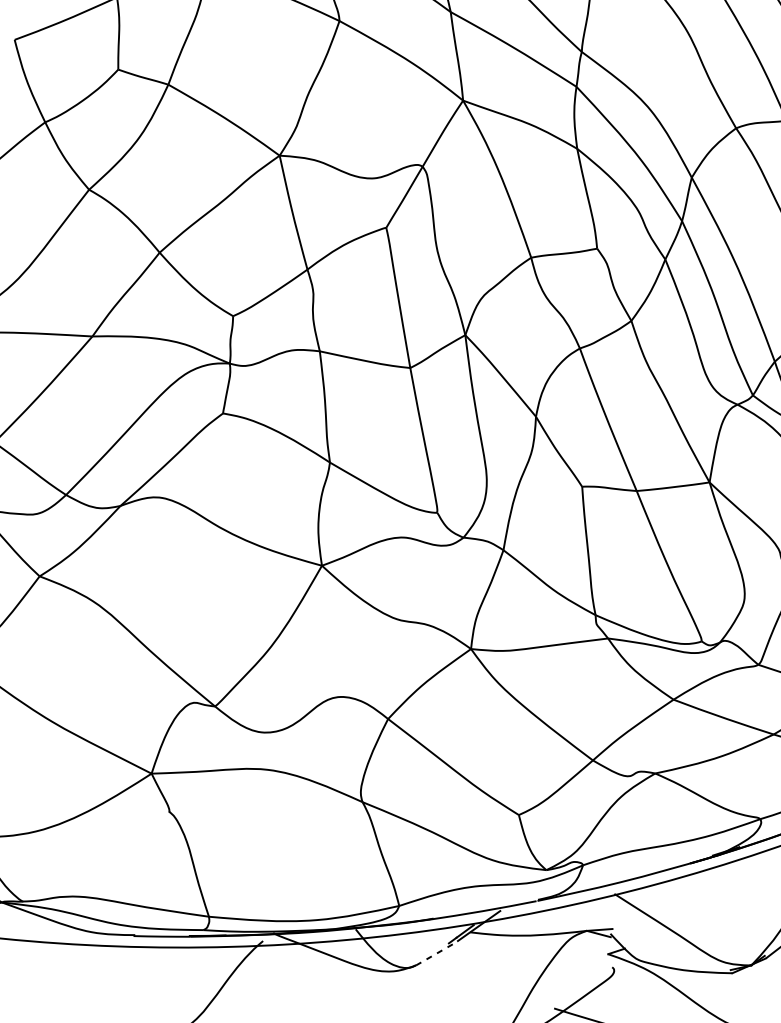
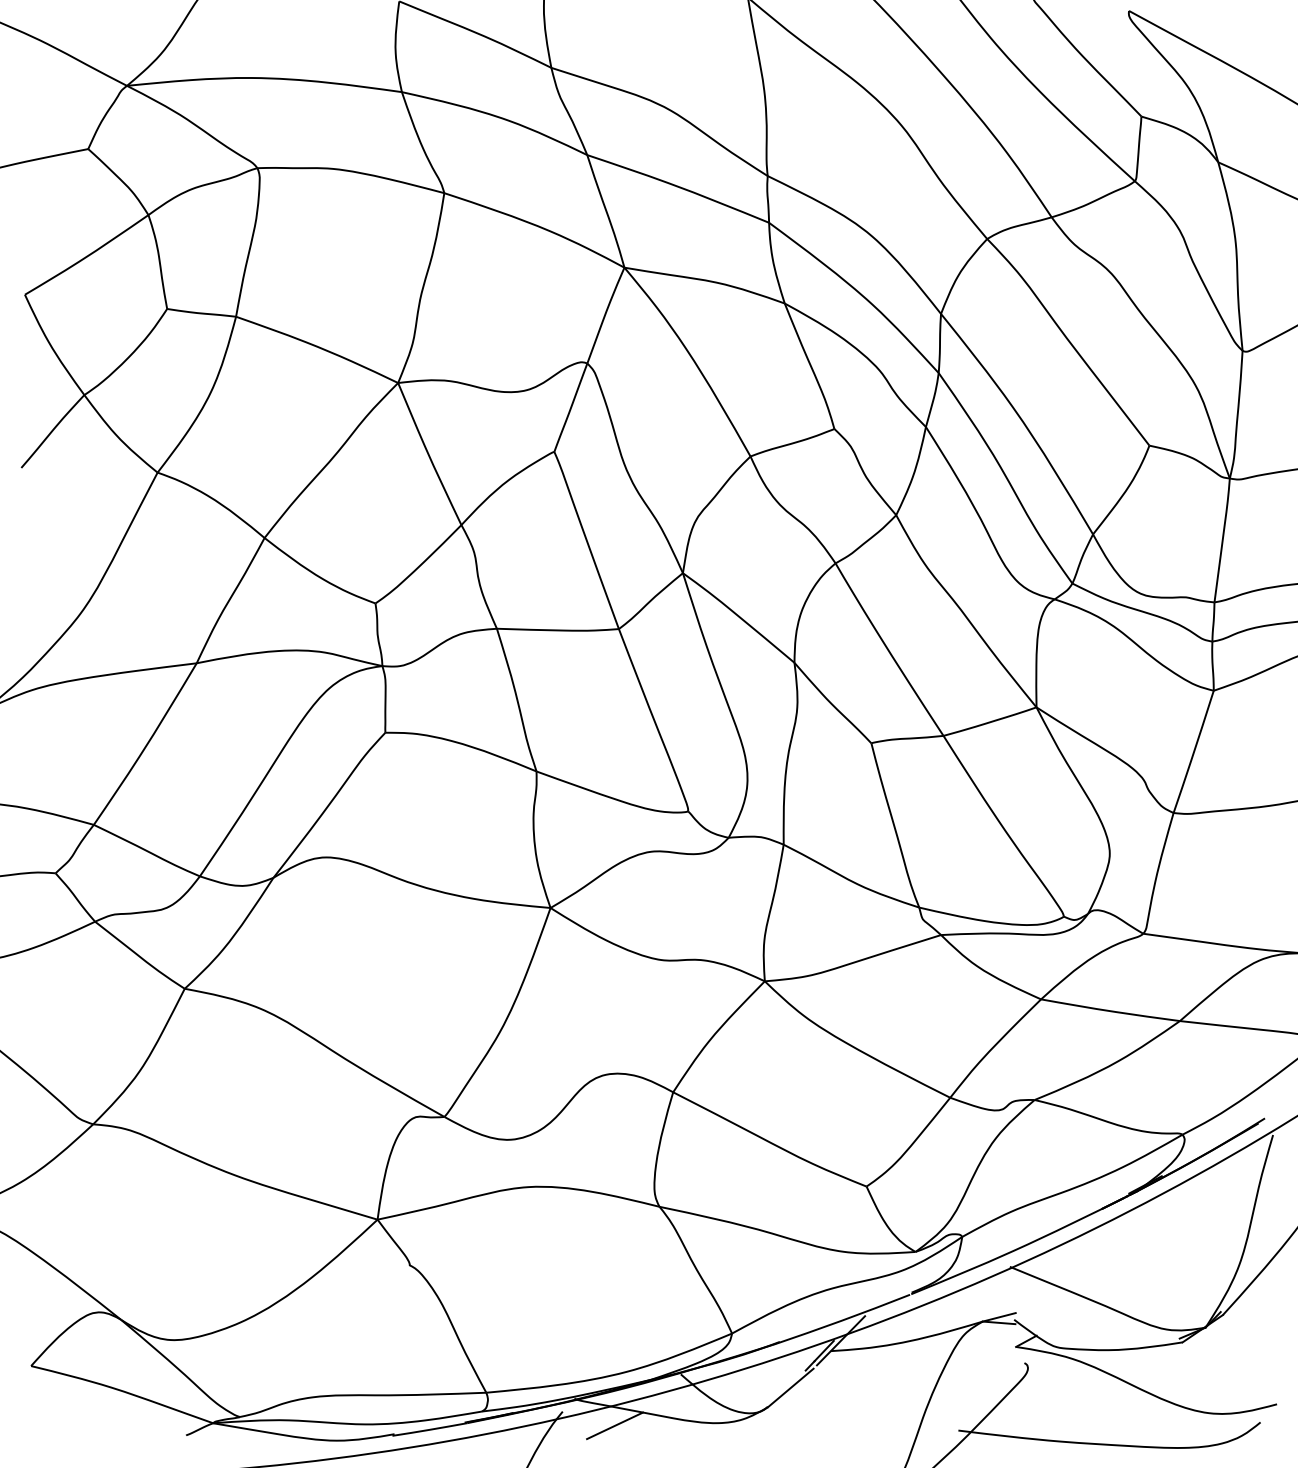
line: (435, 953) -> (790, 1387), dashed -> solid
line: (300, 958) -> (615, 1425), added

